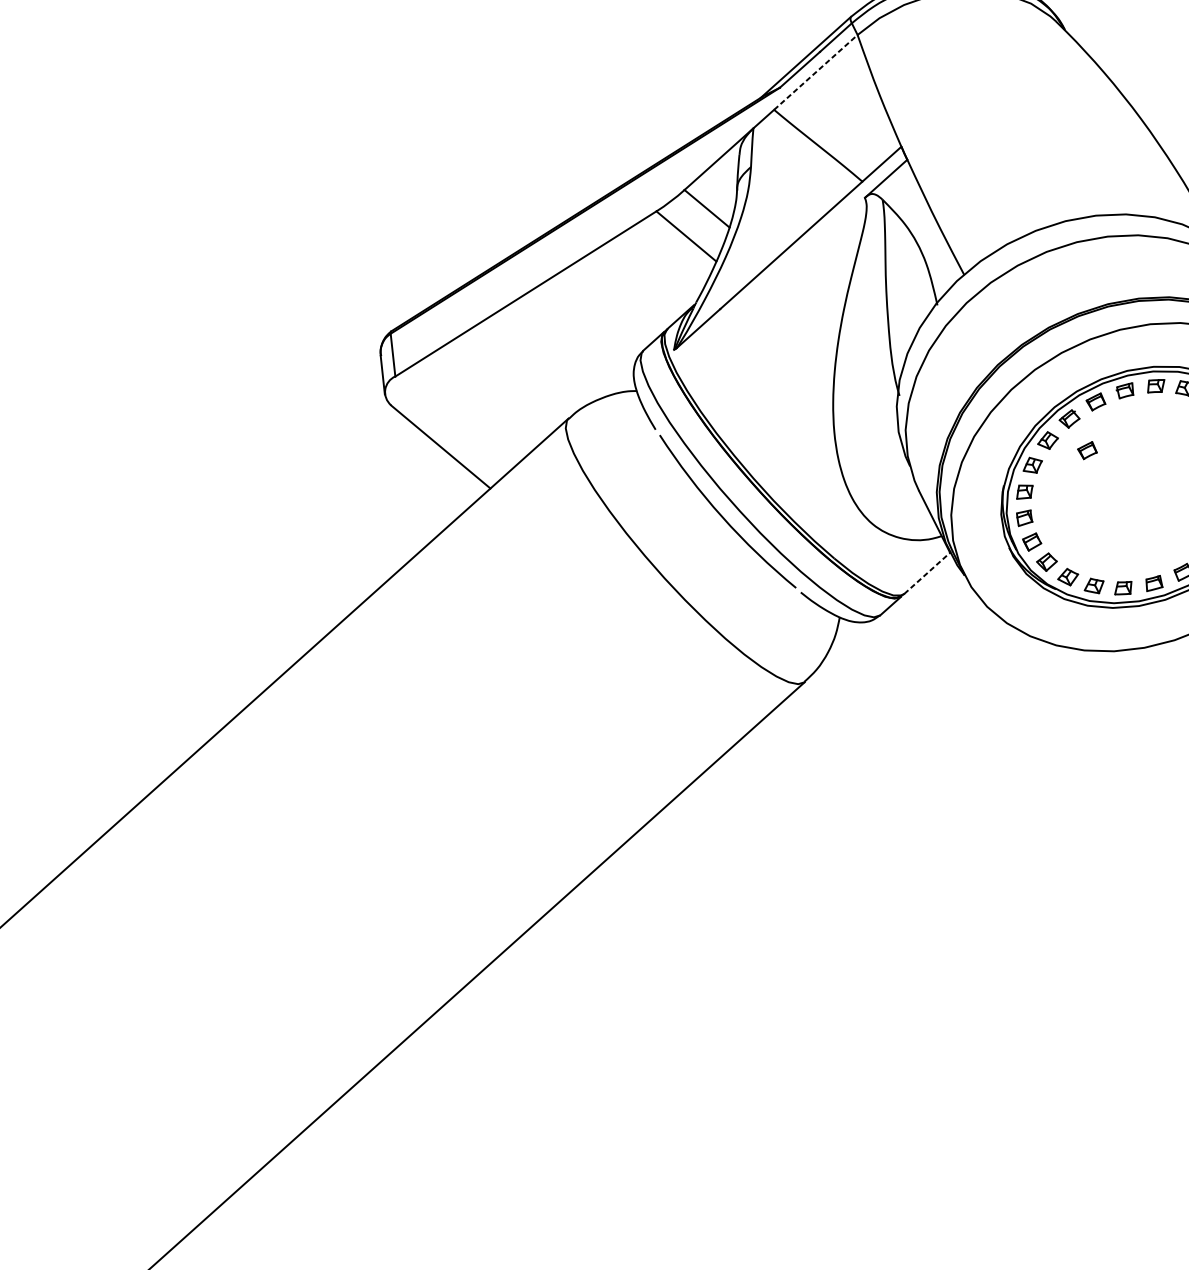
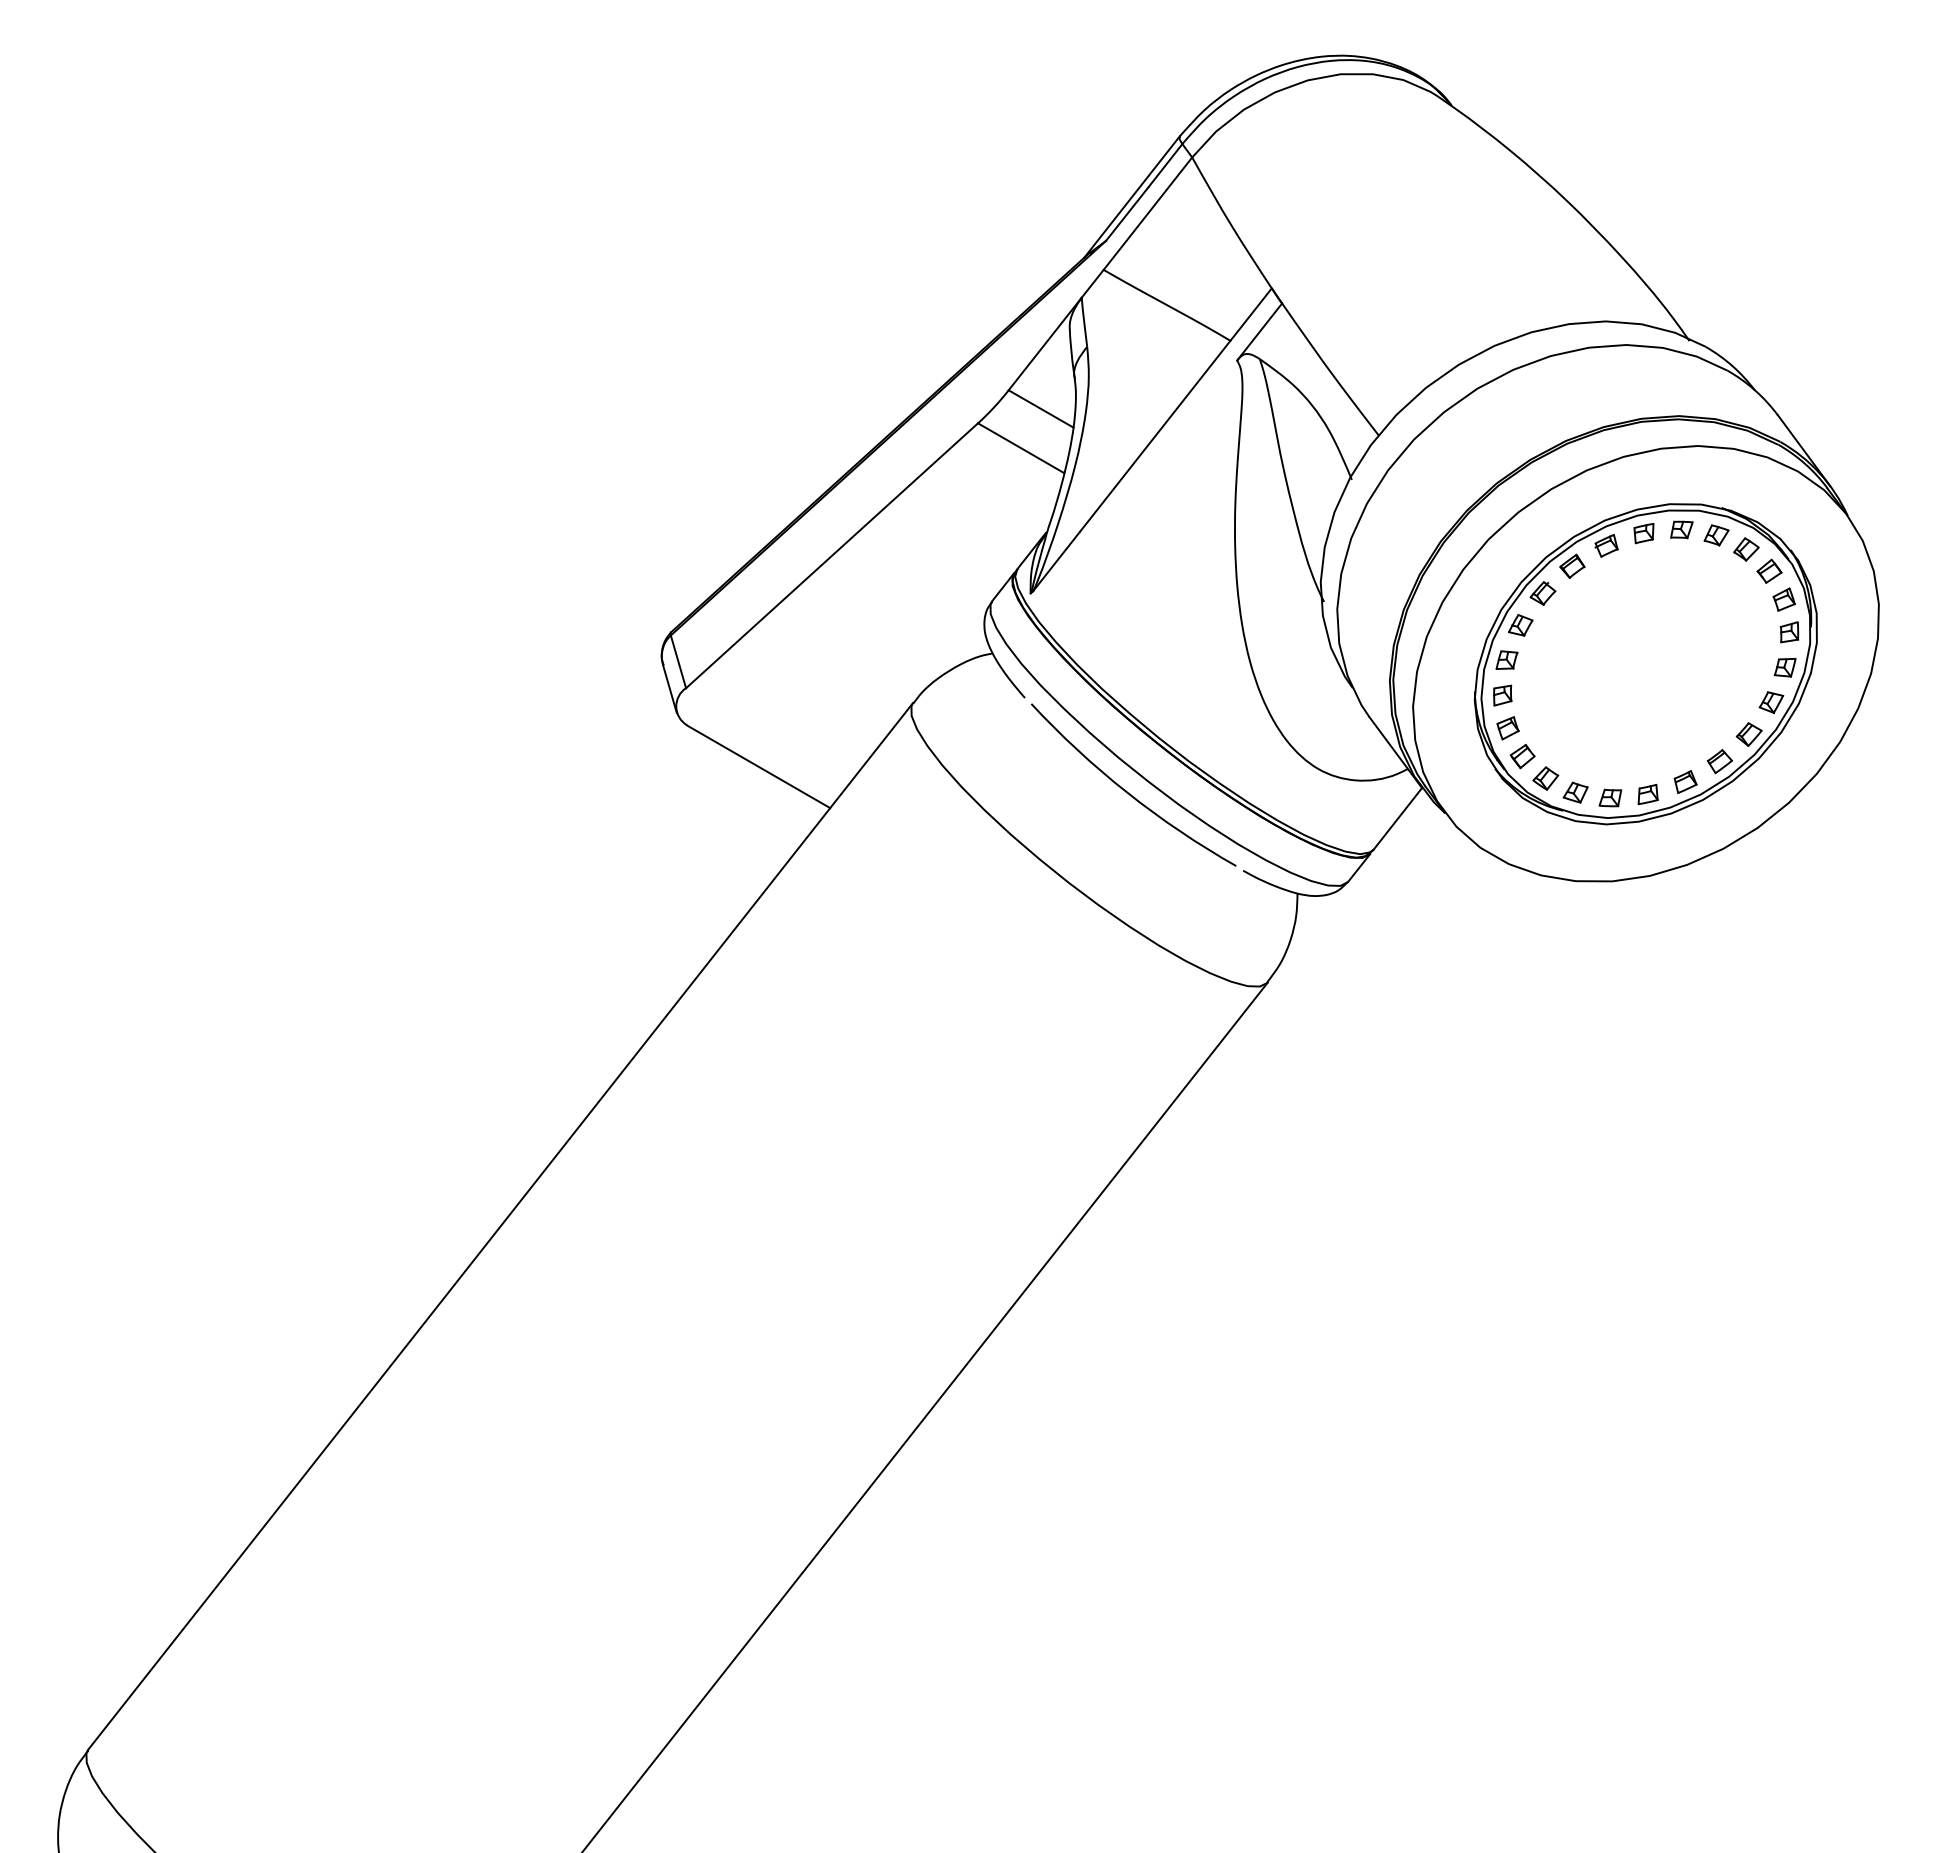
line: (815, 72) -> (1147, 213), dashed -> solid
part: (1087, 449) -> (1572, 628), removed
line: (927, 573) -> (1398, 818), dashed -> solid

